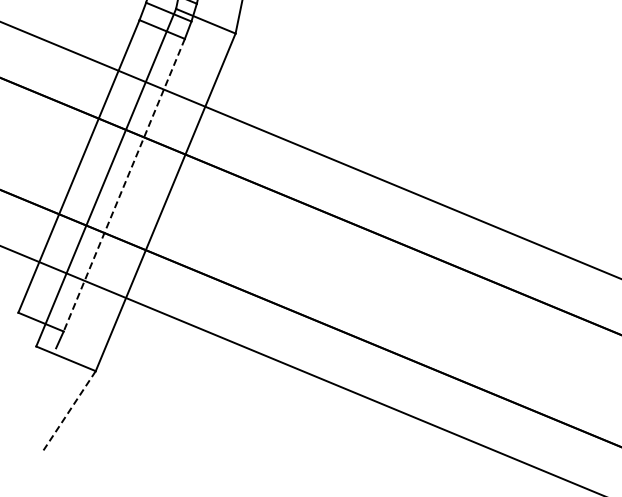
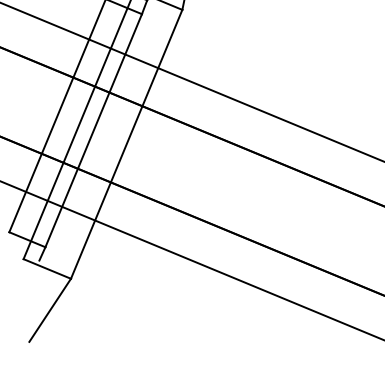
line: (124, 185) -> (93, 130), dashed -> solid
line: (69, 411) -> (50, 310), dashed -> solid

